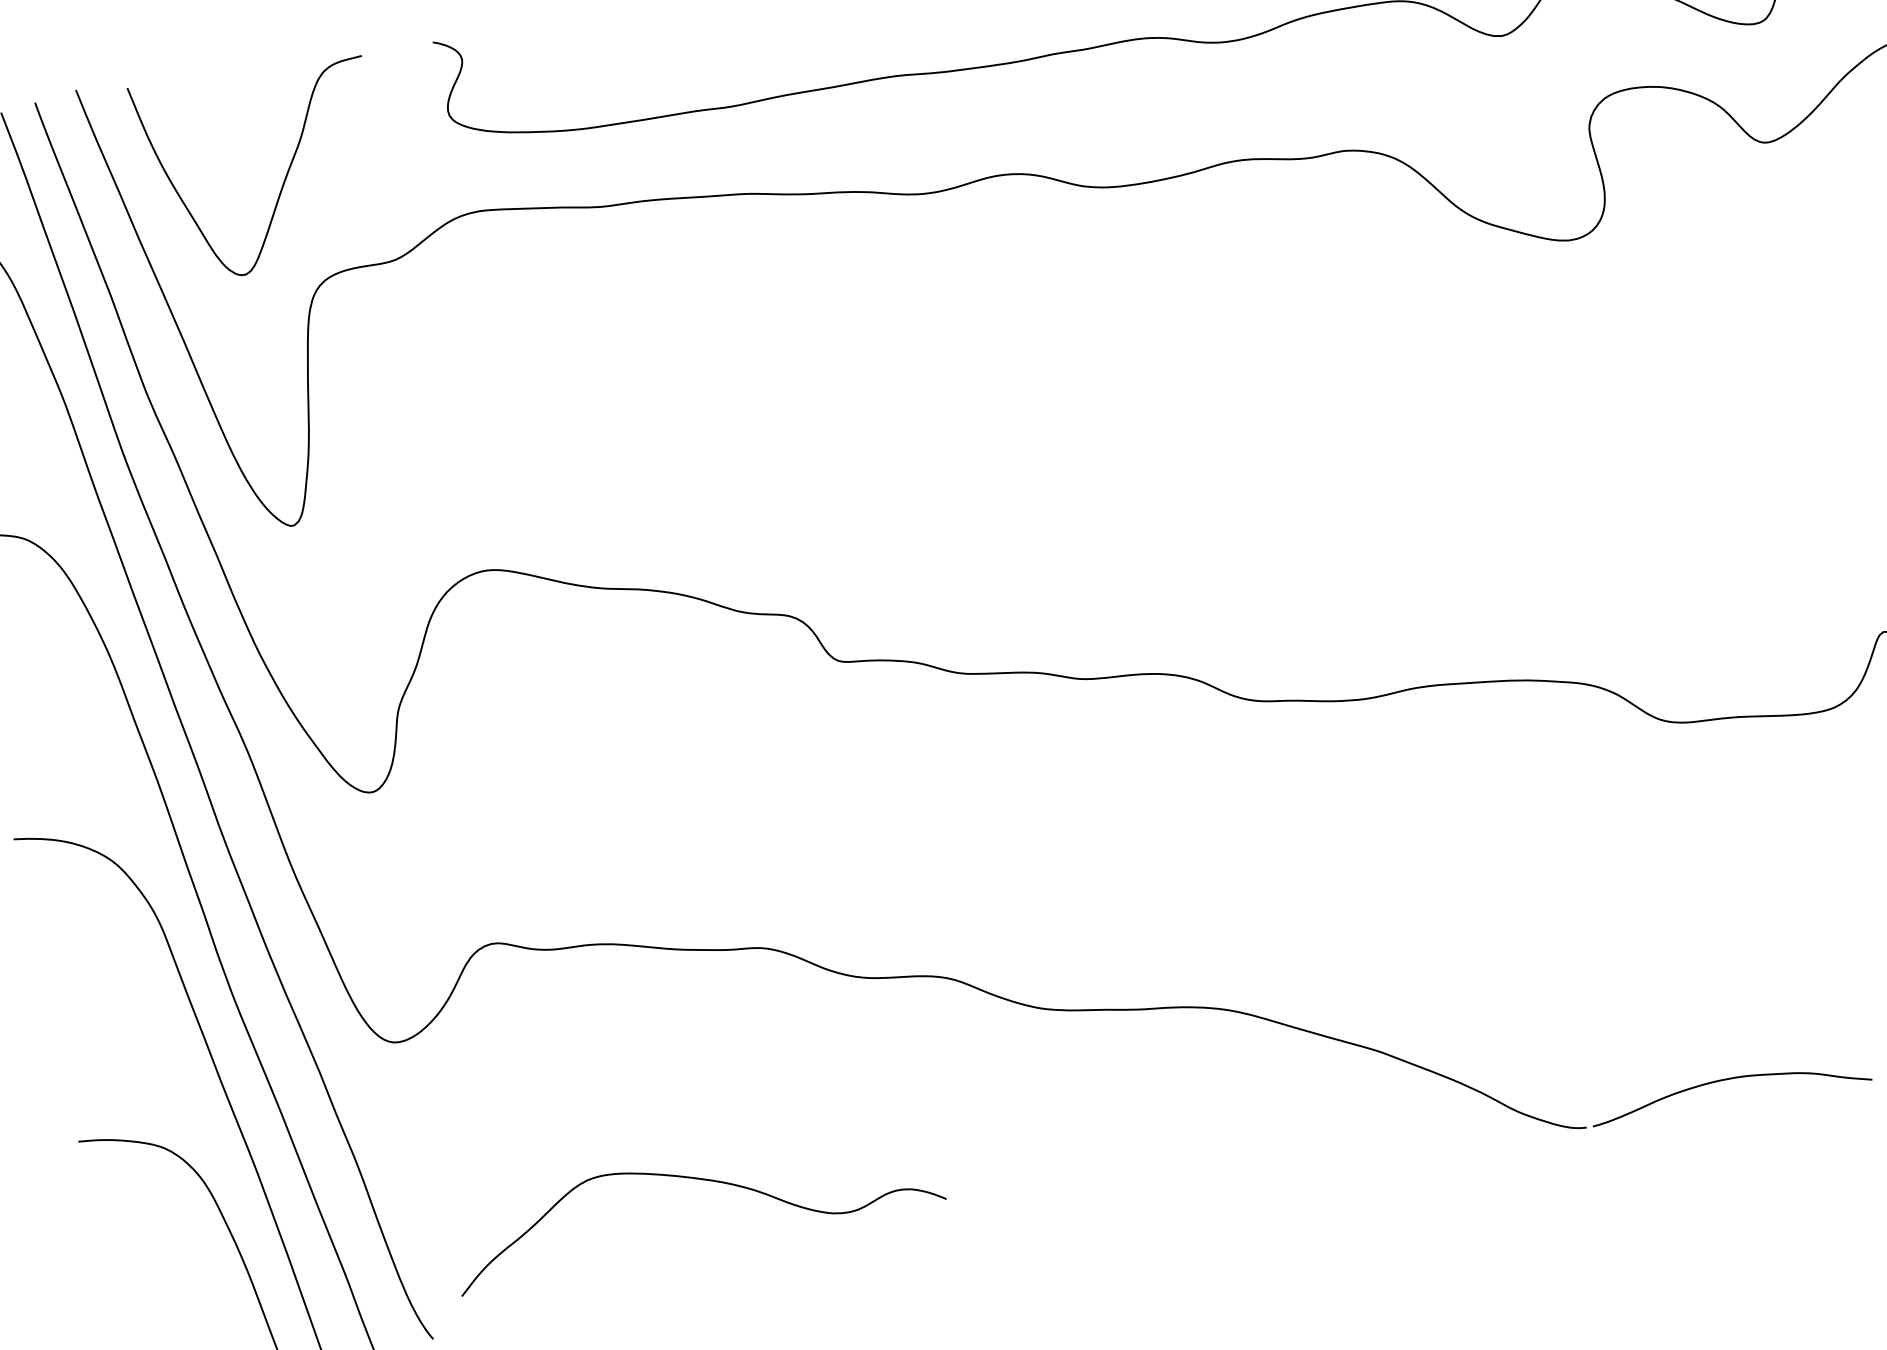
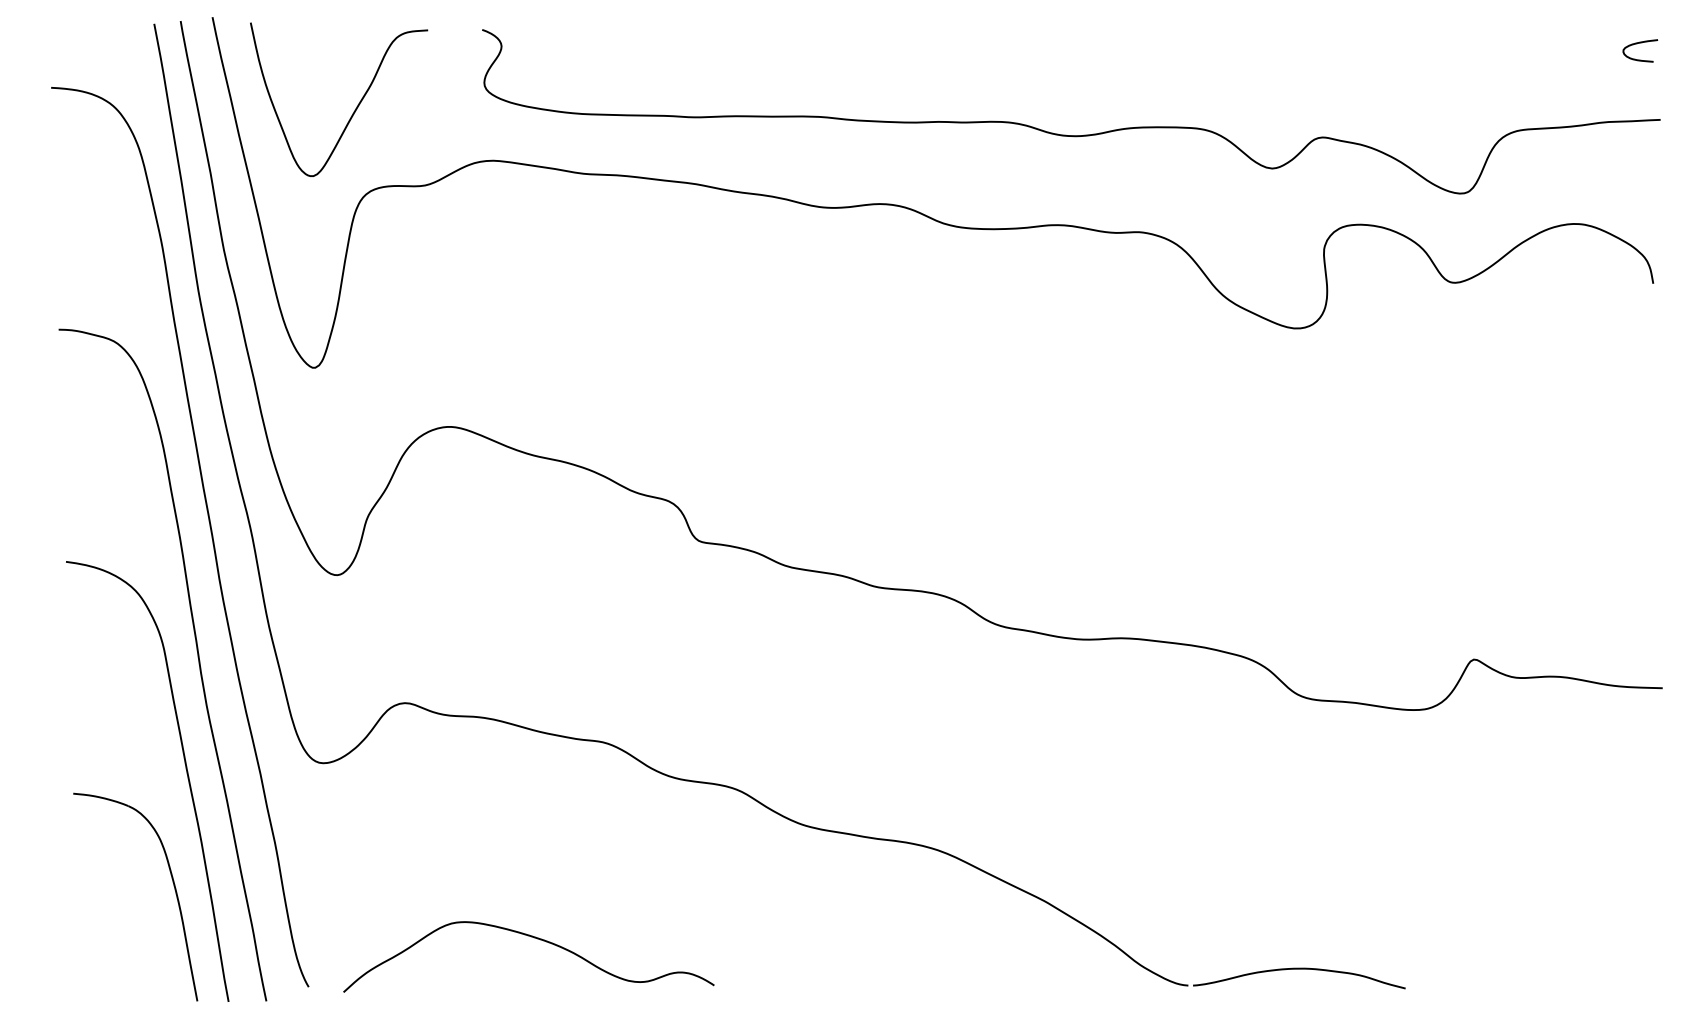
curve: (699, 1180) -> (534, 938), moved

